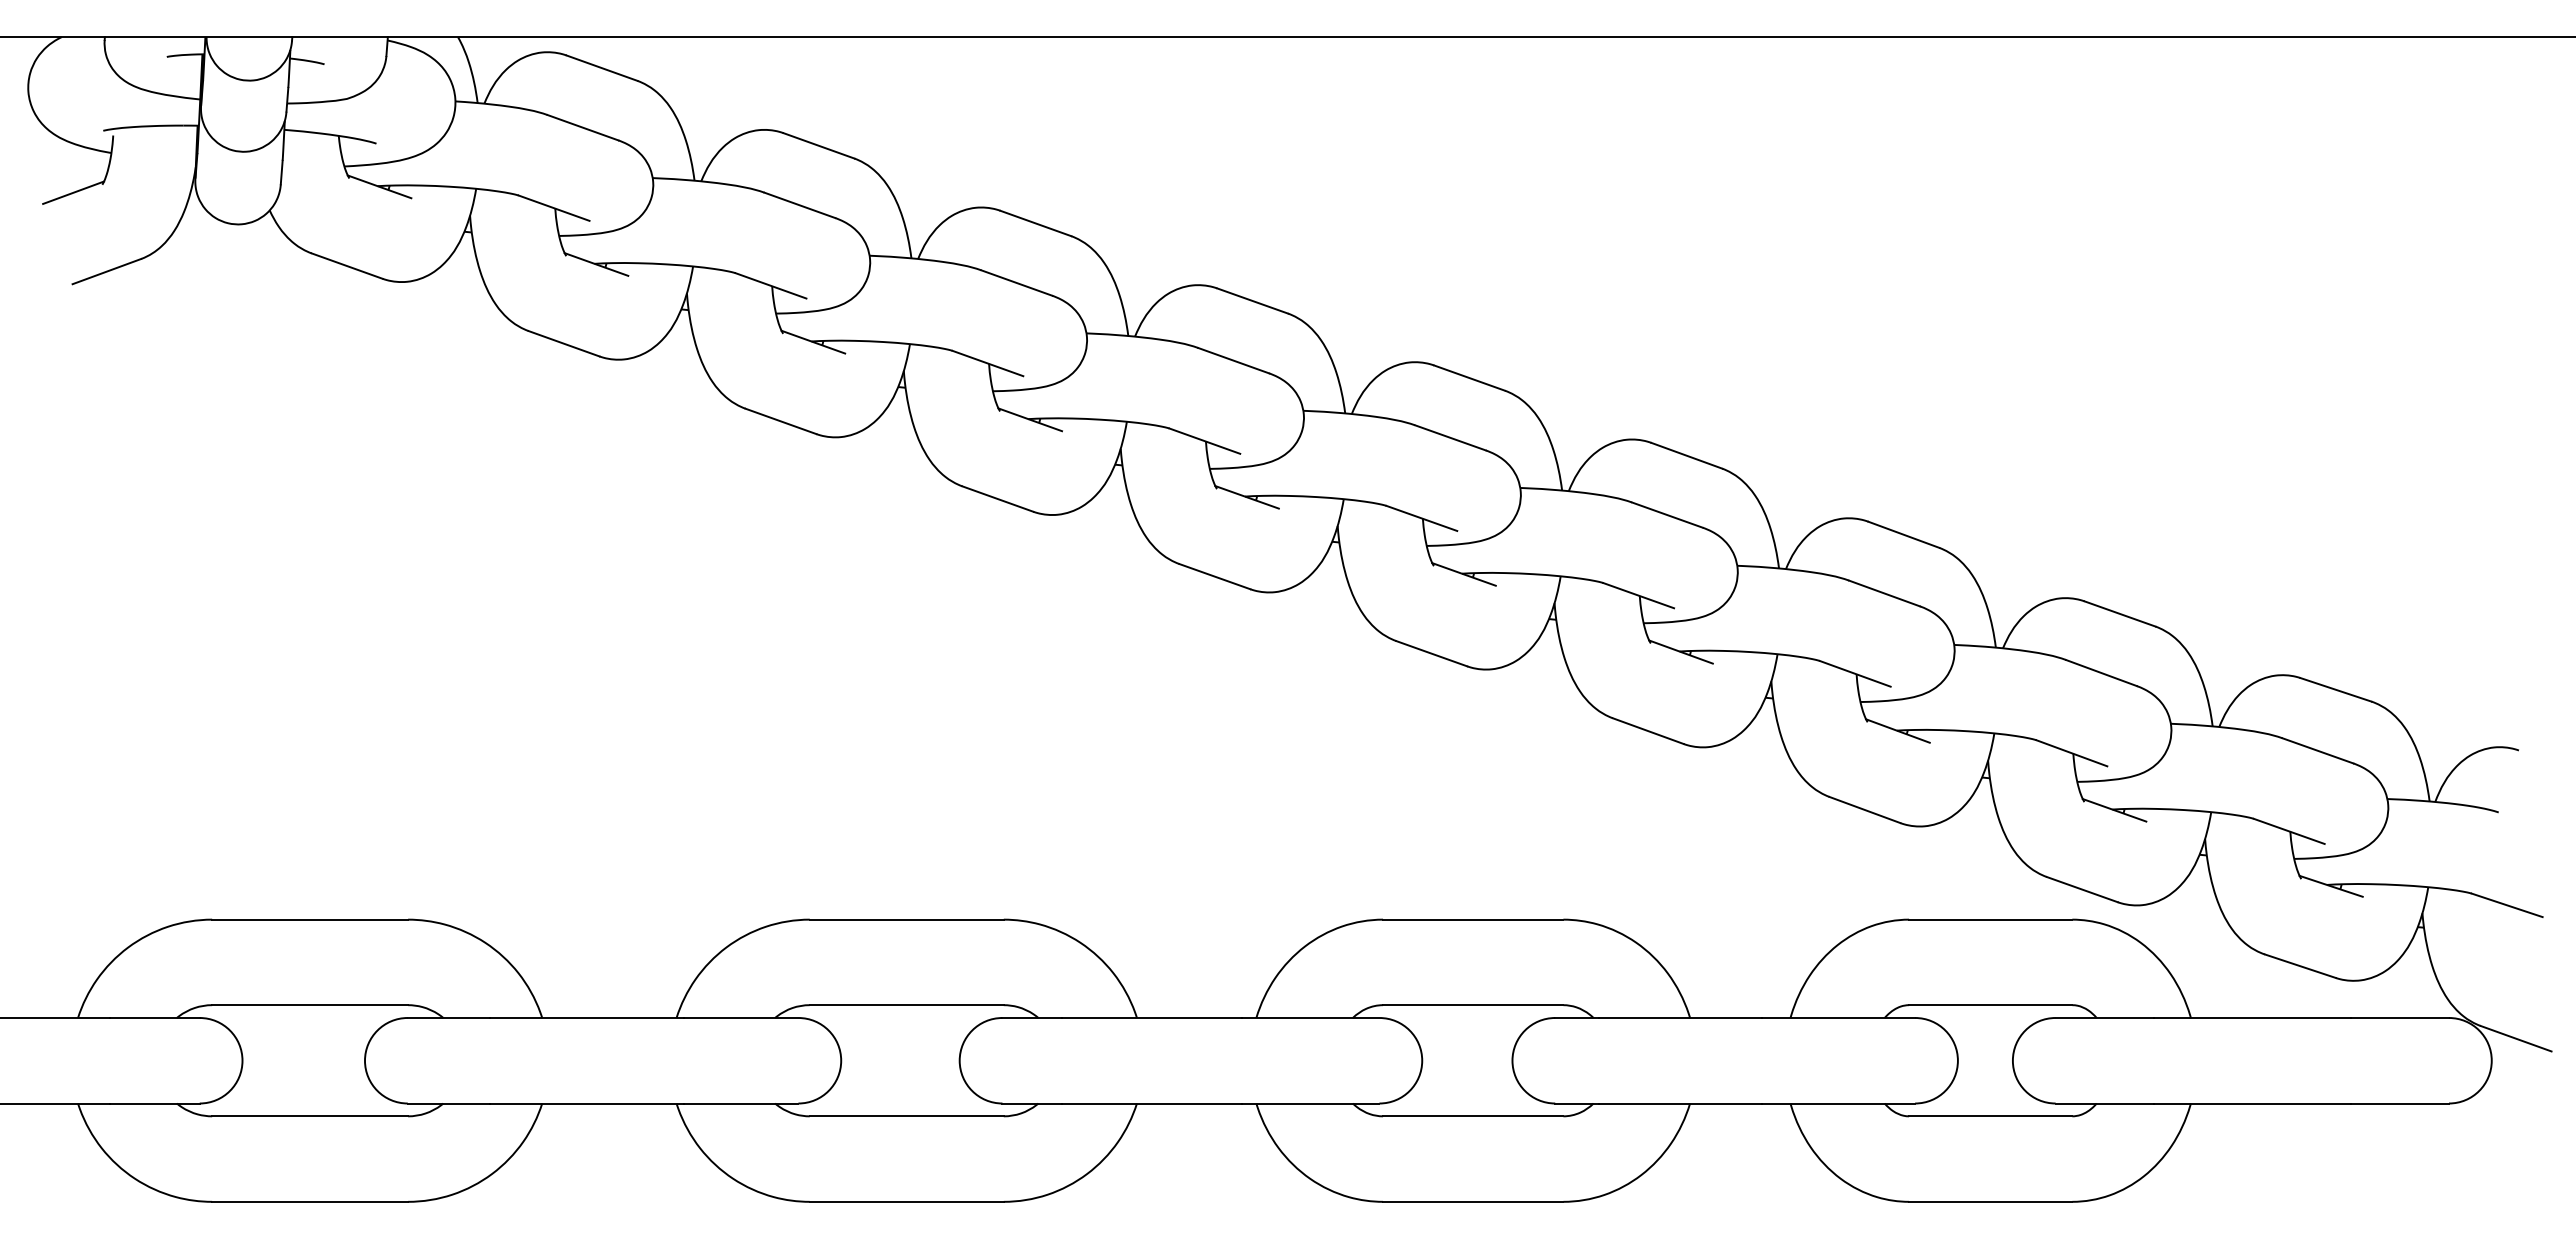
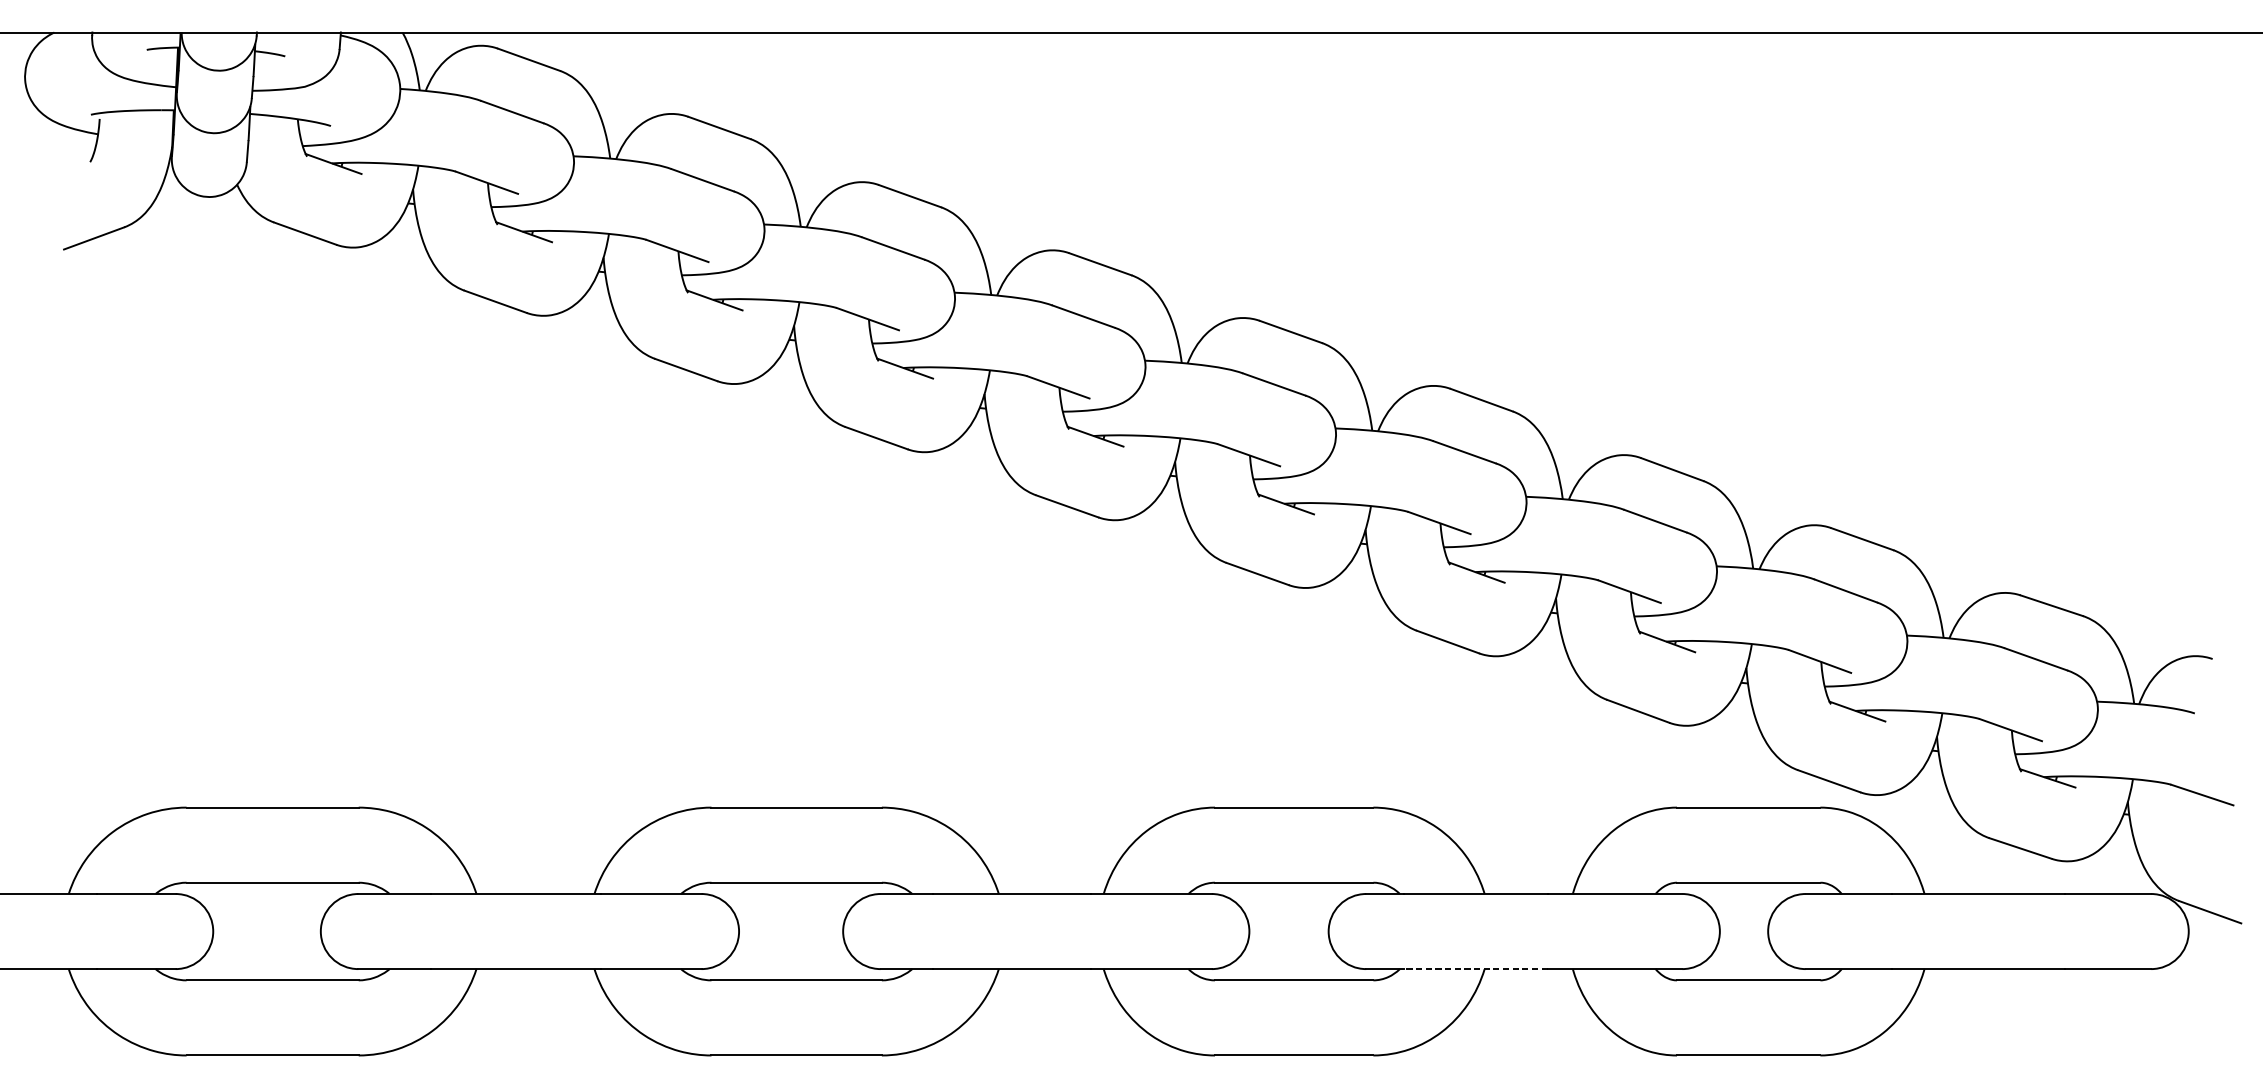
line: (73, 192) -> (64, 168), removed
line: (1680, 1103) -> (1476, 969), solid -> dashed

